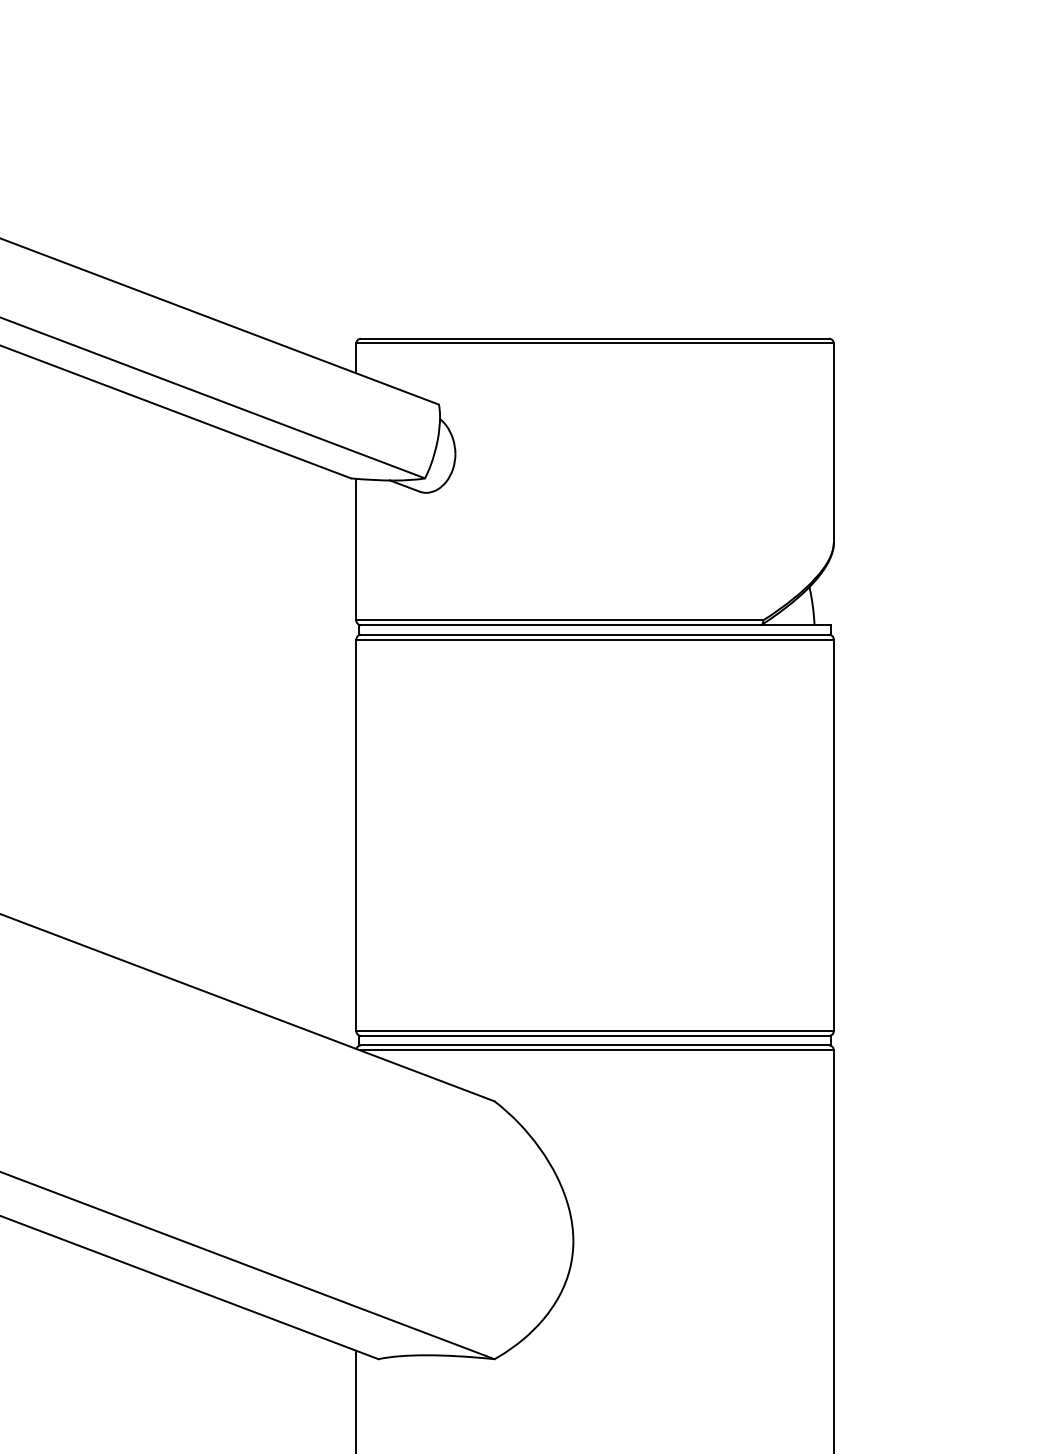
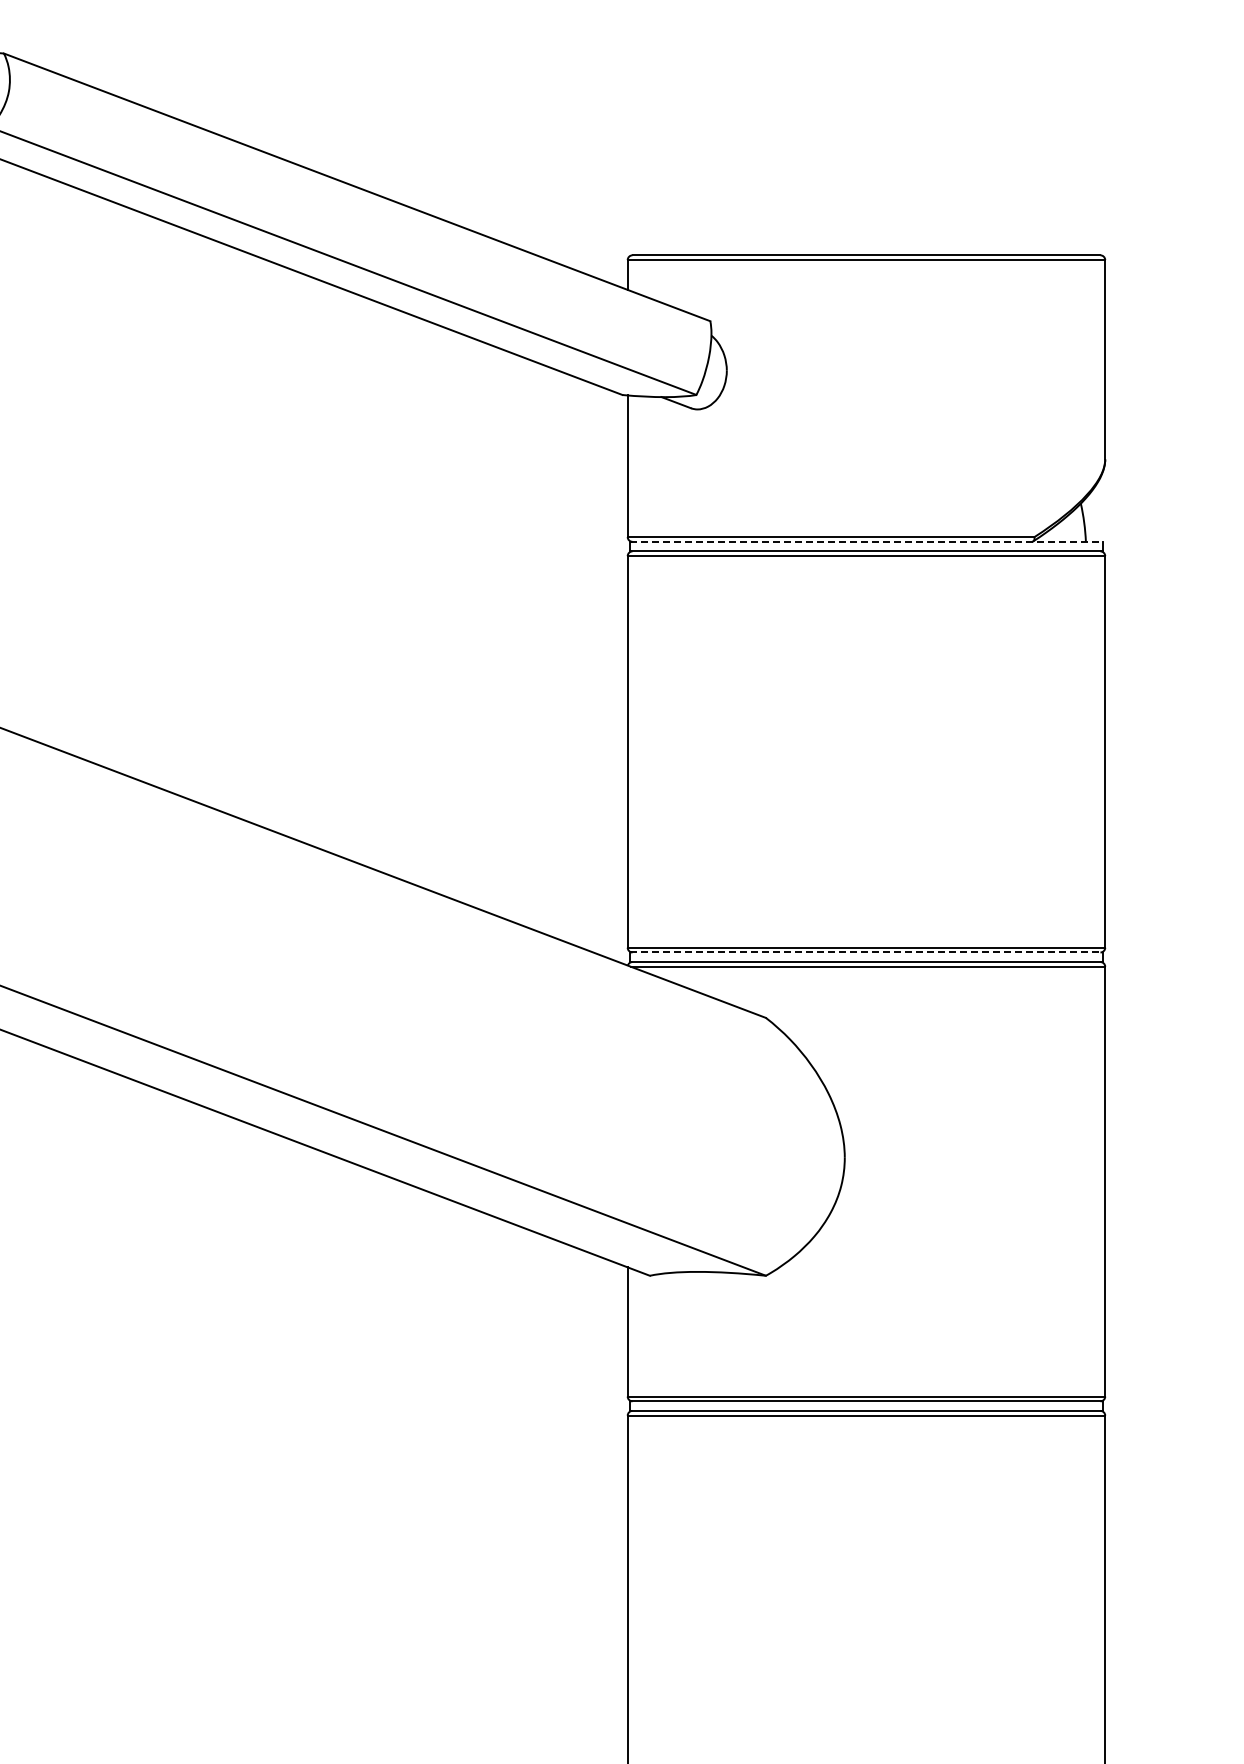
line: (595, 624) -> (866, 541), solid -> dashed
line: (595, 1035) -> (866, 952), solid -> dashed

